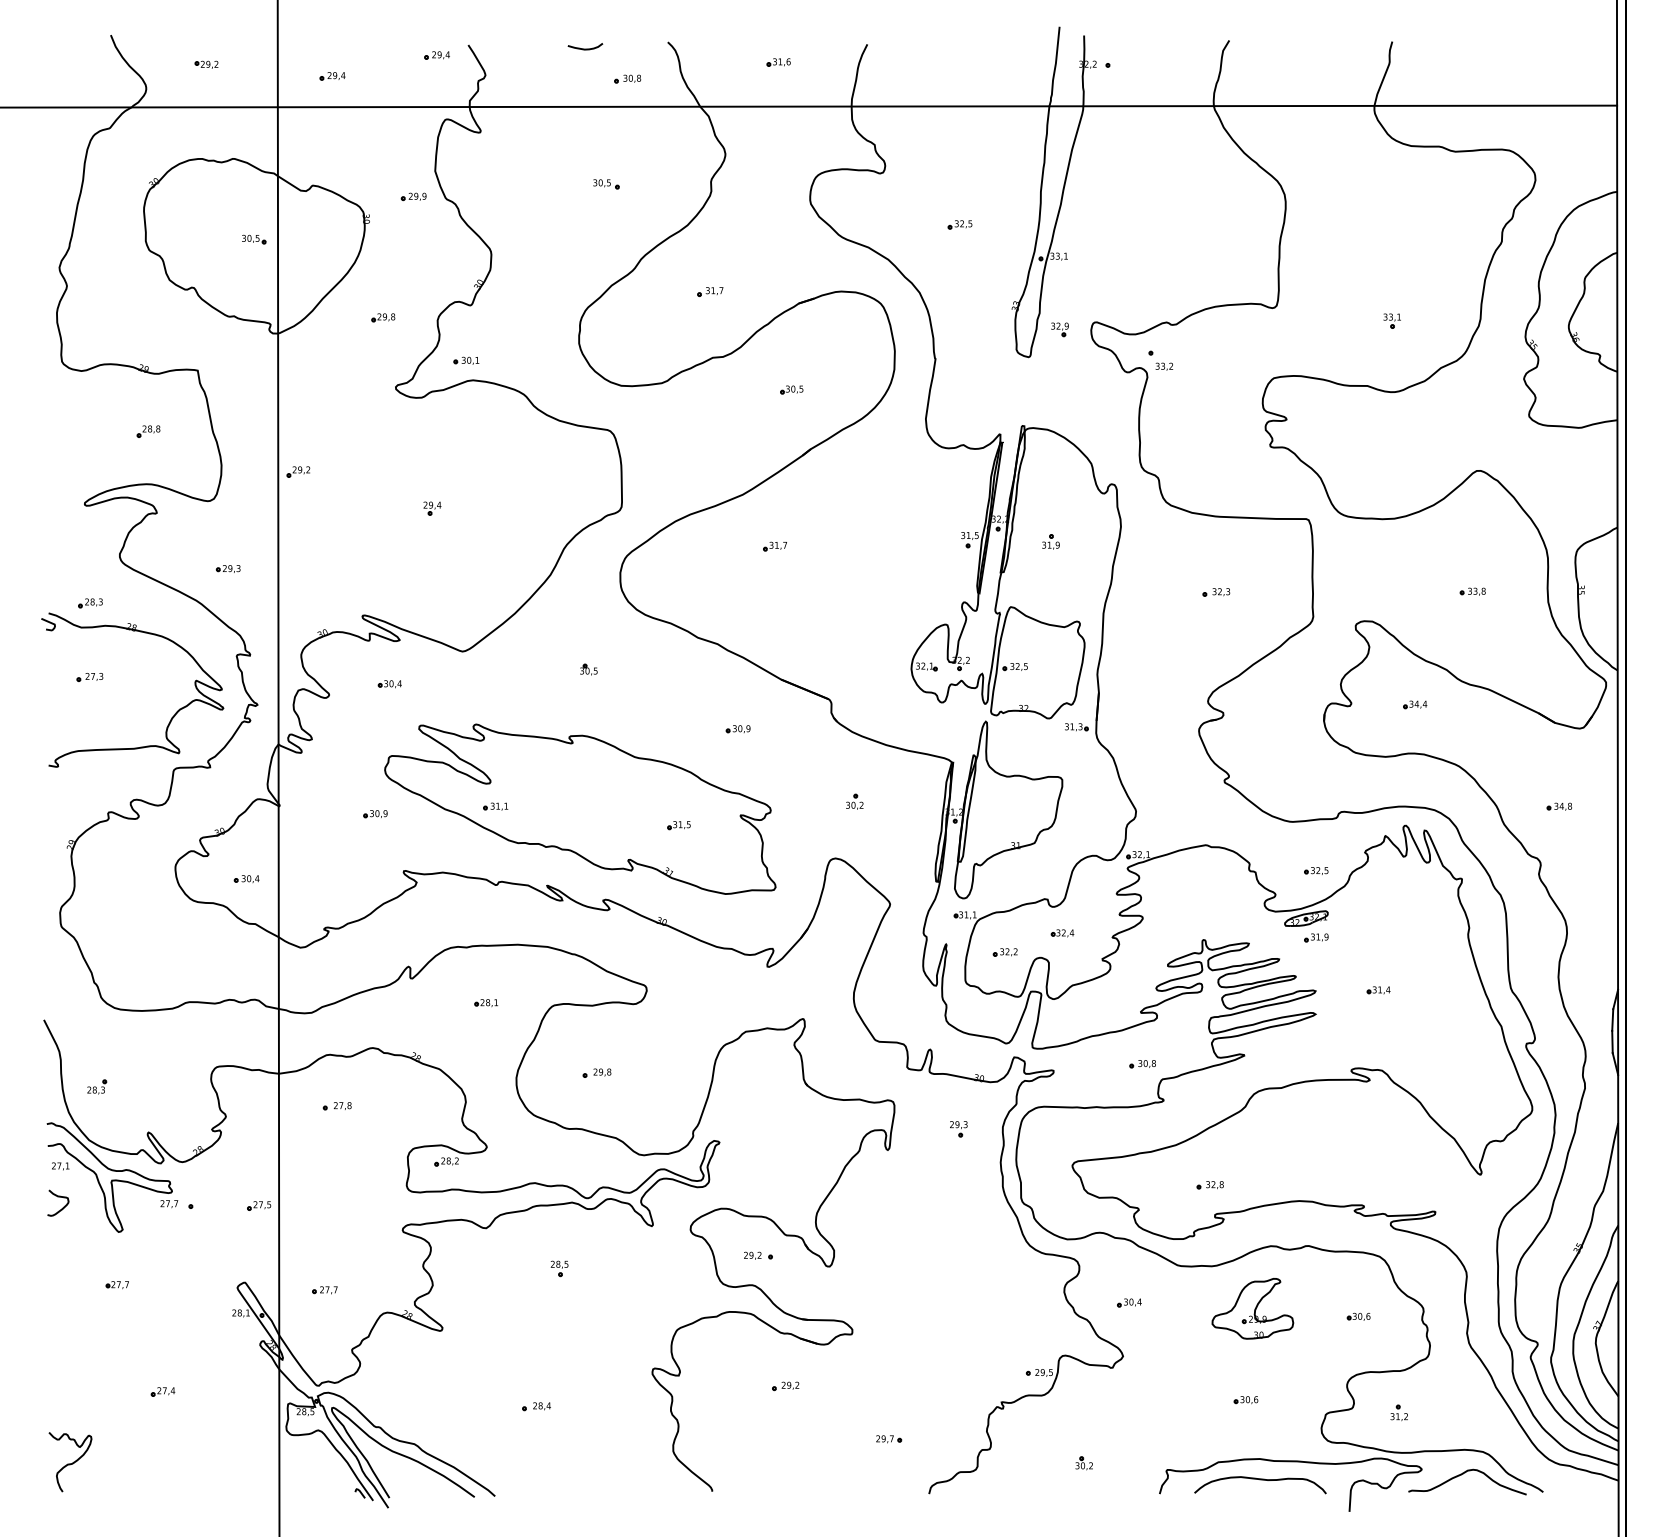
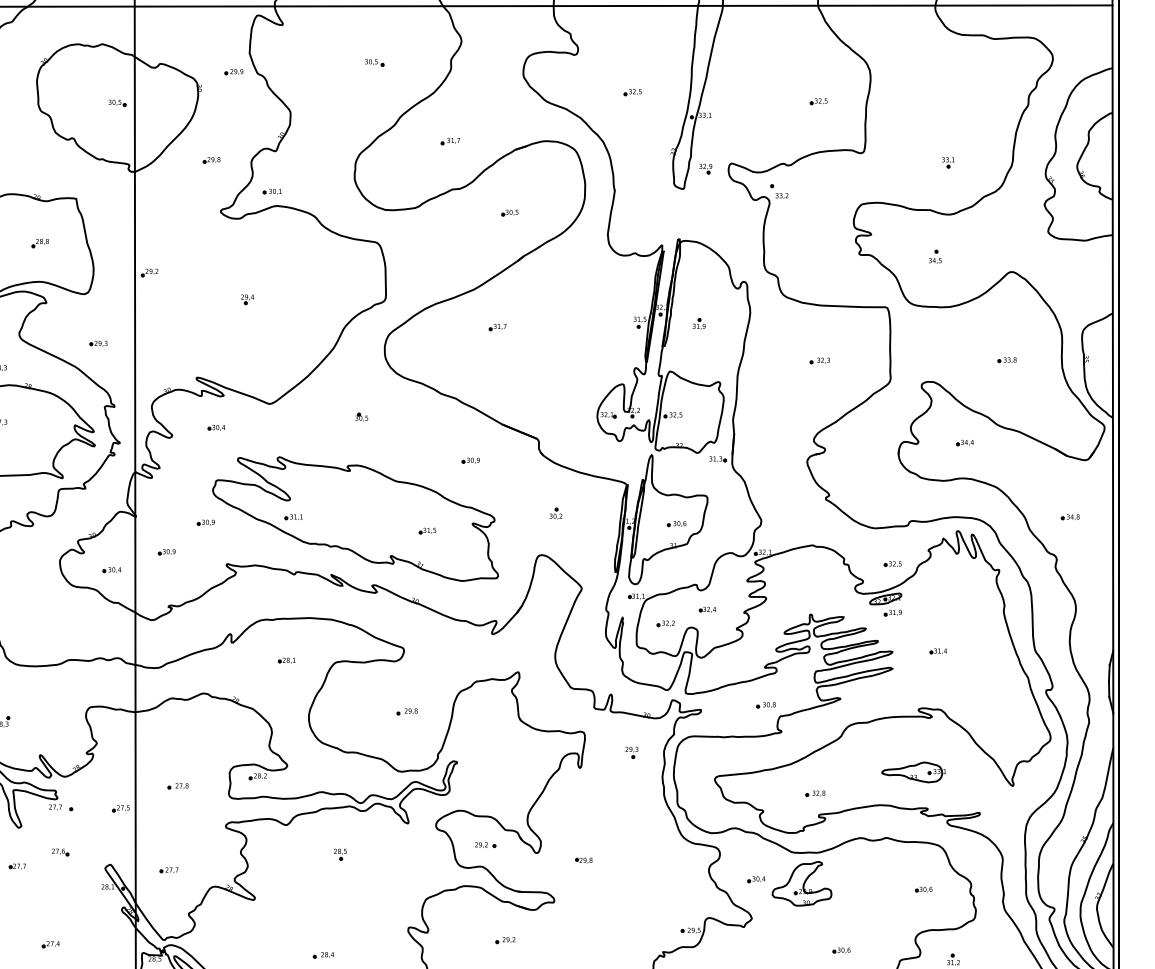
part: (1214, 237) -> (818, 101), added
part: (1373, 449) -> (934, 256), added
part: (1020, 815) -> (676, 523), added
part: (321, 854) -> (166, 552), added
part: (596, 1072) -> (406, 711), moved
part: (336, 1106) -> (177, 786), moved
part: (1344, 1155) -> (913, 771), added
part: (176, 1265) -> (60, 852), added
part: (892, 1277) -> (583, 860), added
part: (1252, 1308) -> (801, 883), moved

